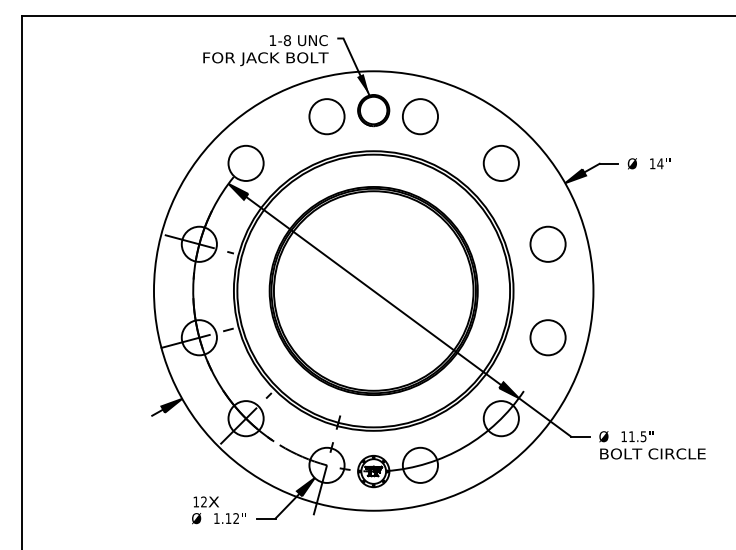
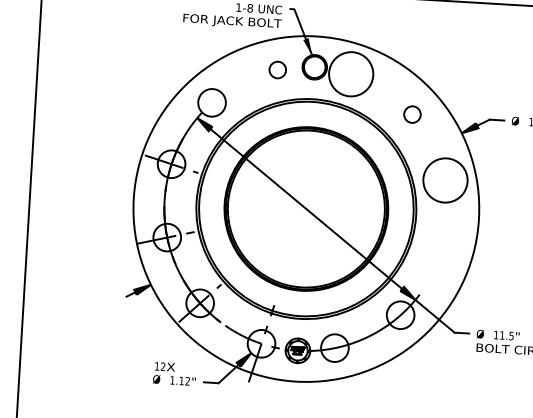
circle: (326, 116) -> (277, 69), size x0.6
circle: (420, 116) -> (351, 74), size x1.6
circle: (500, 162) -> (411, 114), size x0.6
circle: (547, 243) -> (445, 179), size x1.6
circle: (547, 337) -> (440, 253), removed

